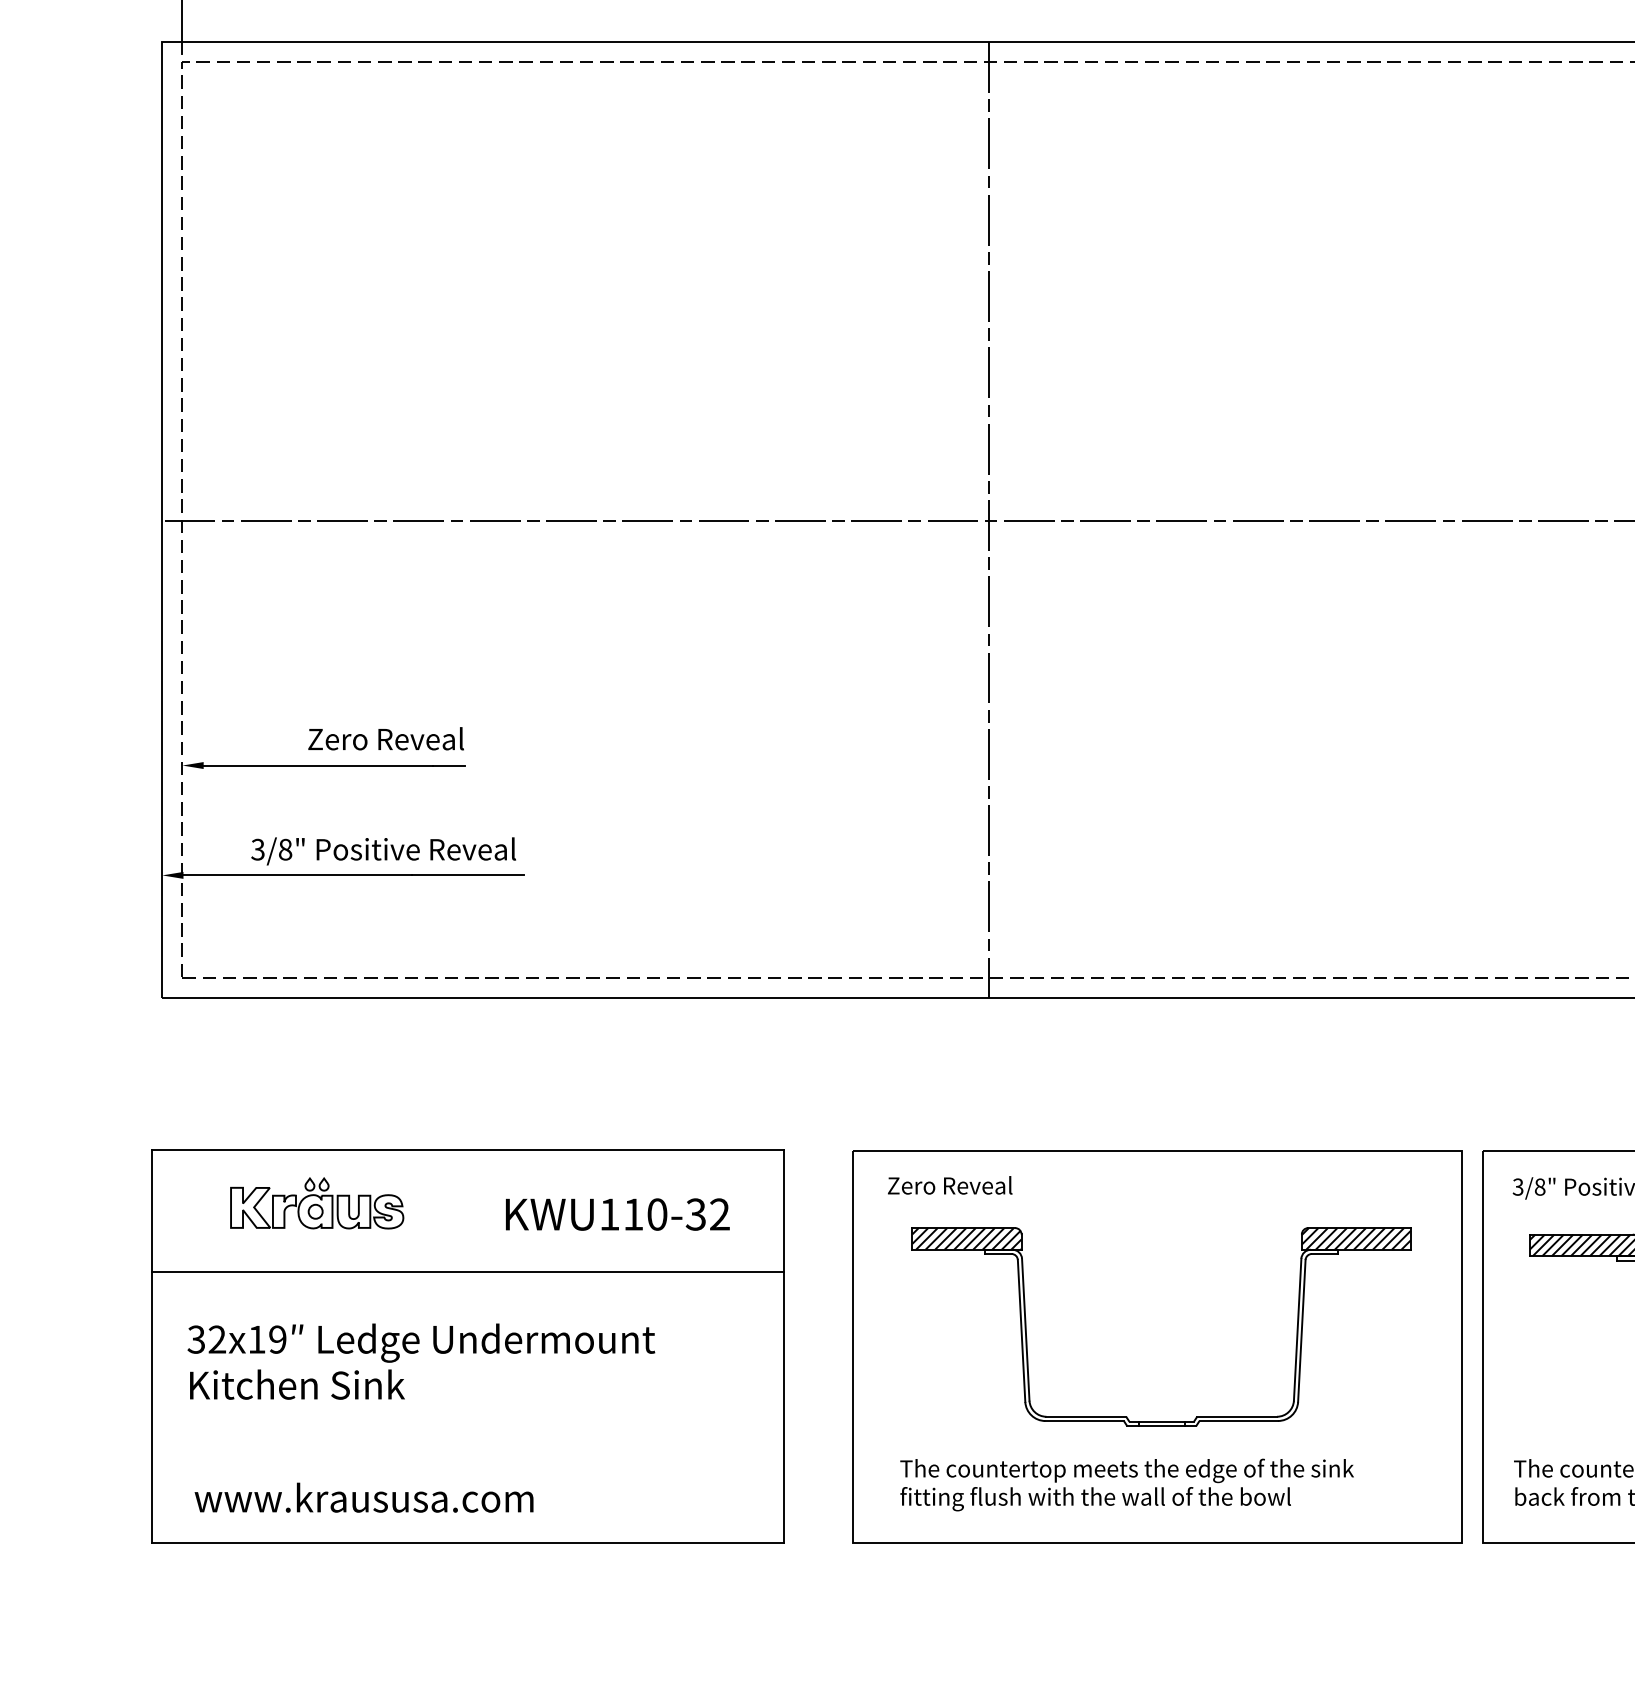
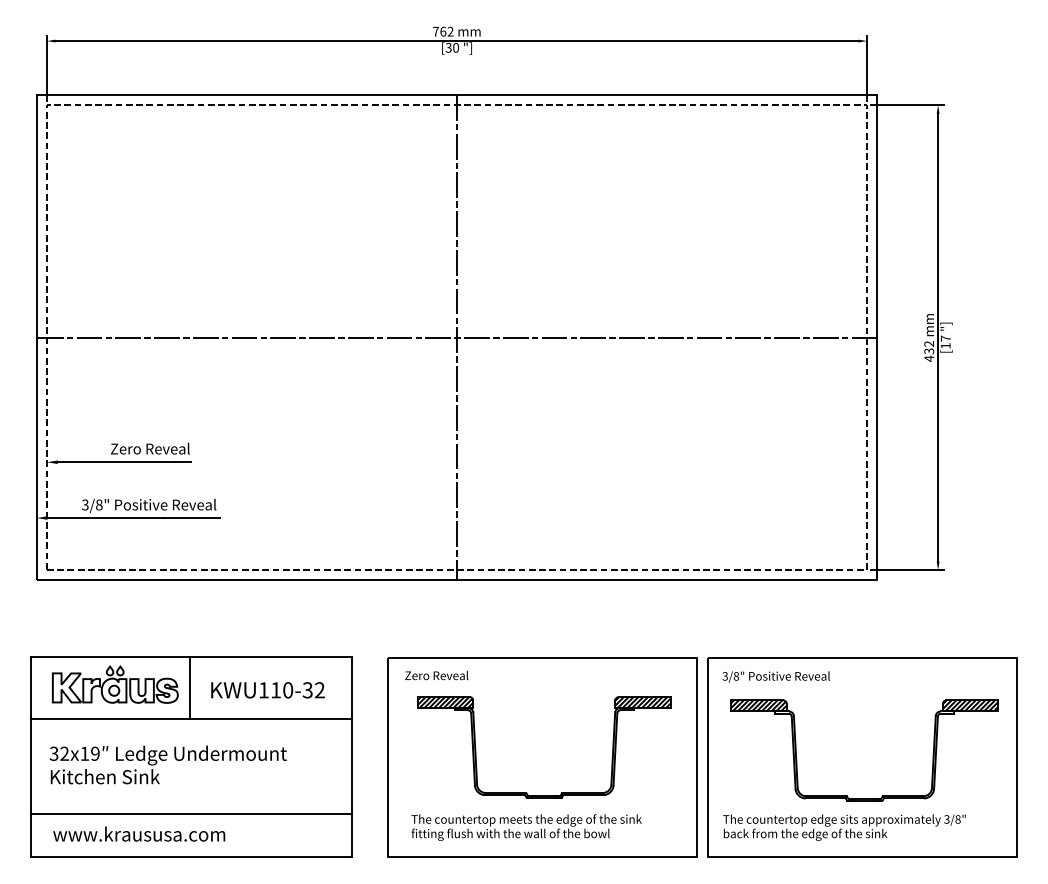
part: (317, 1203) -> (115, 684), size x1.43
line: (465, 1211) -> (190, 688), added
line: (467, 1457) -> (191, 813), added

